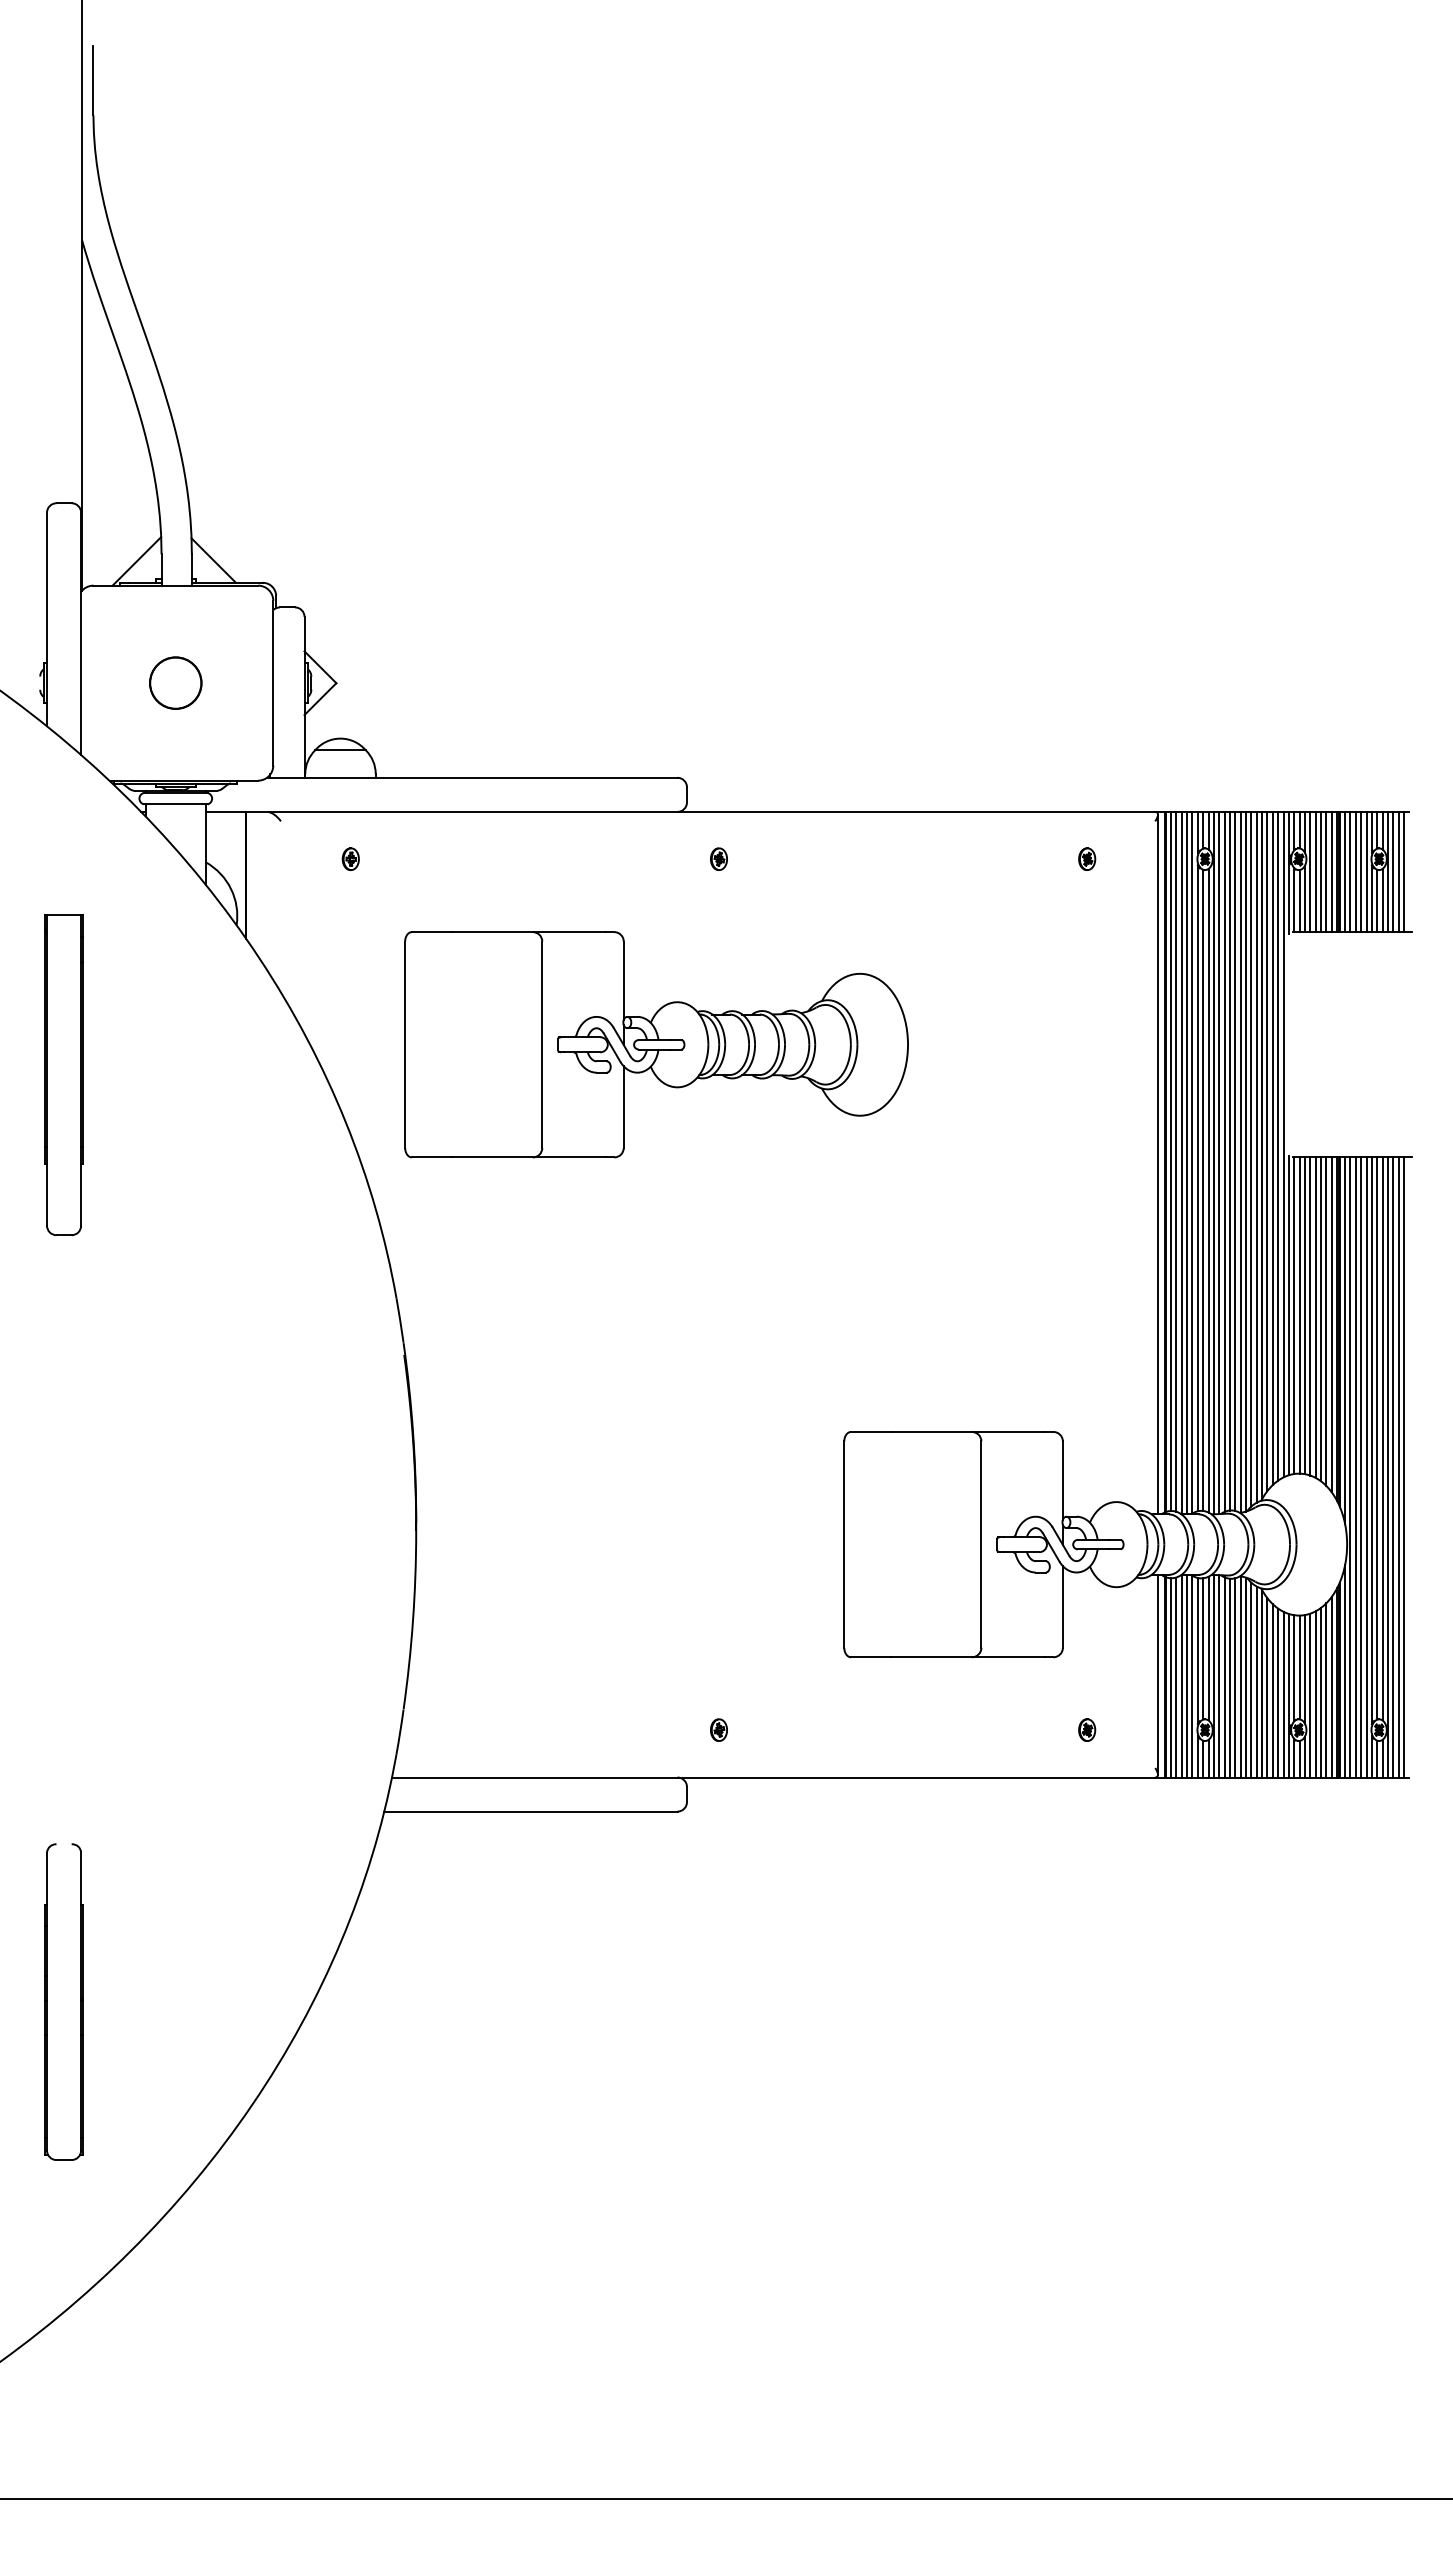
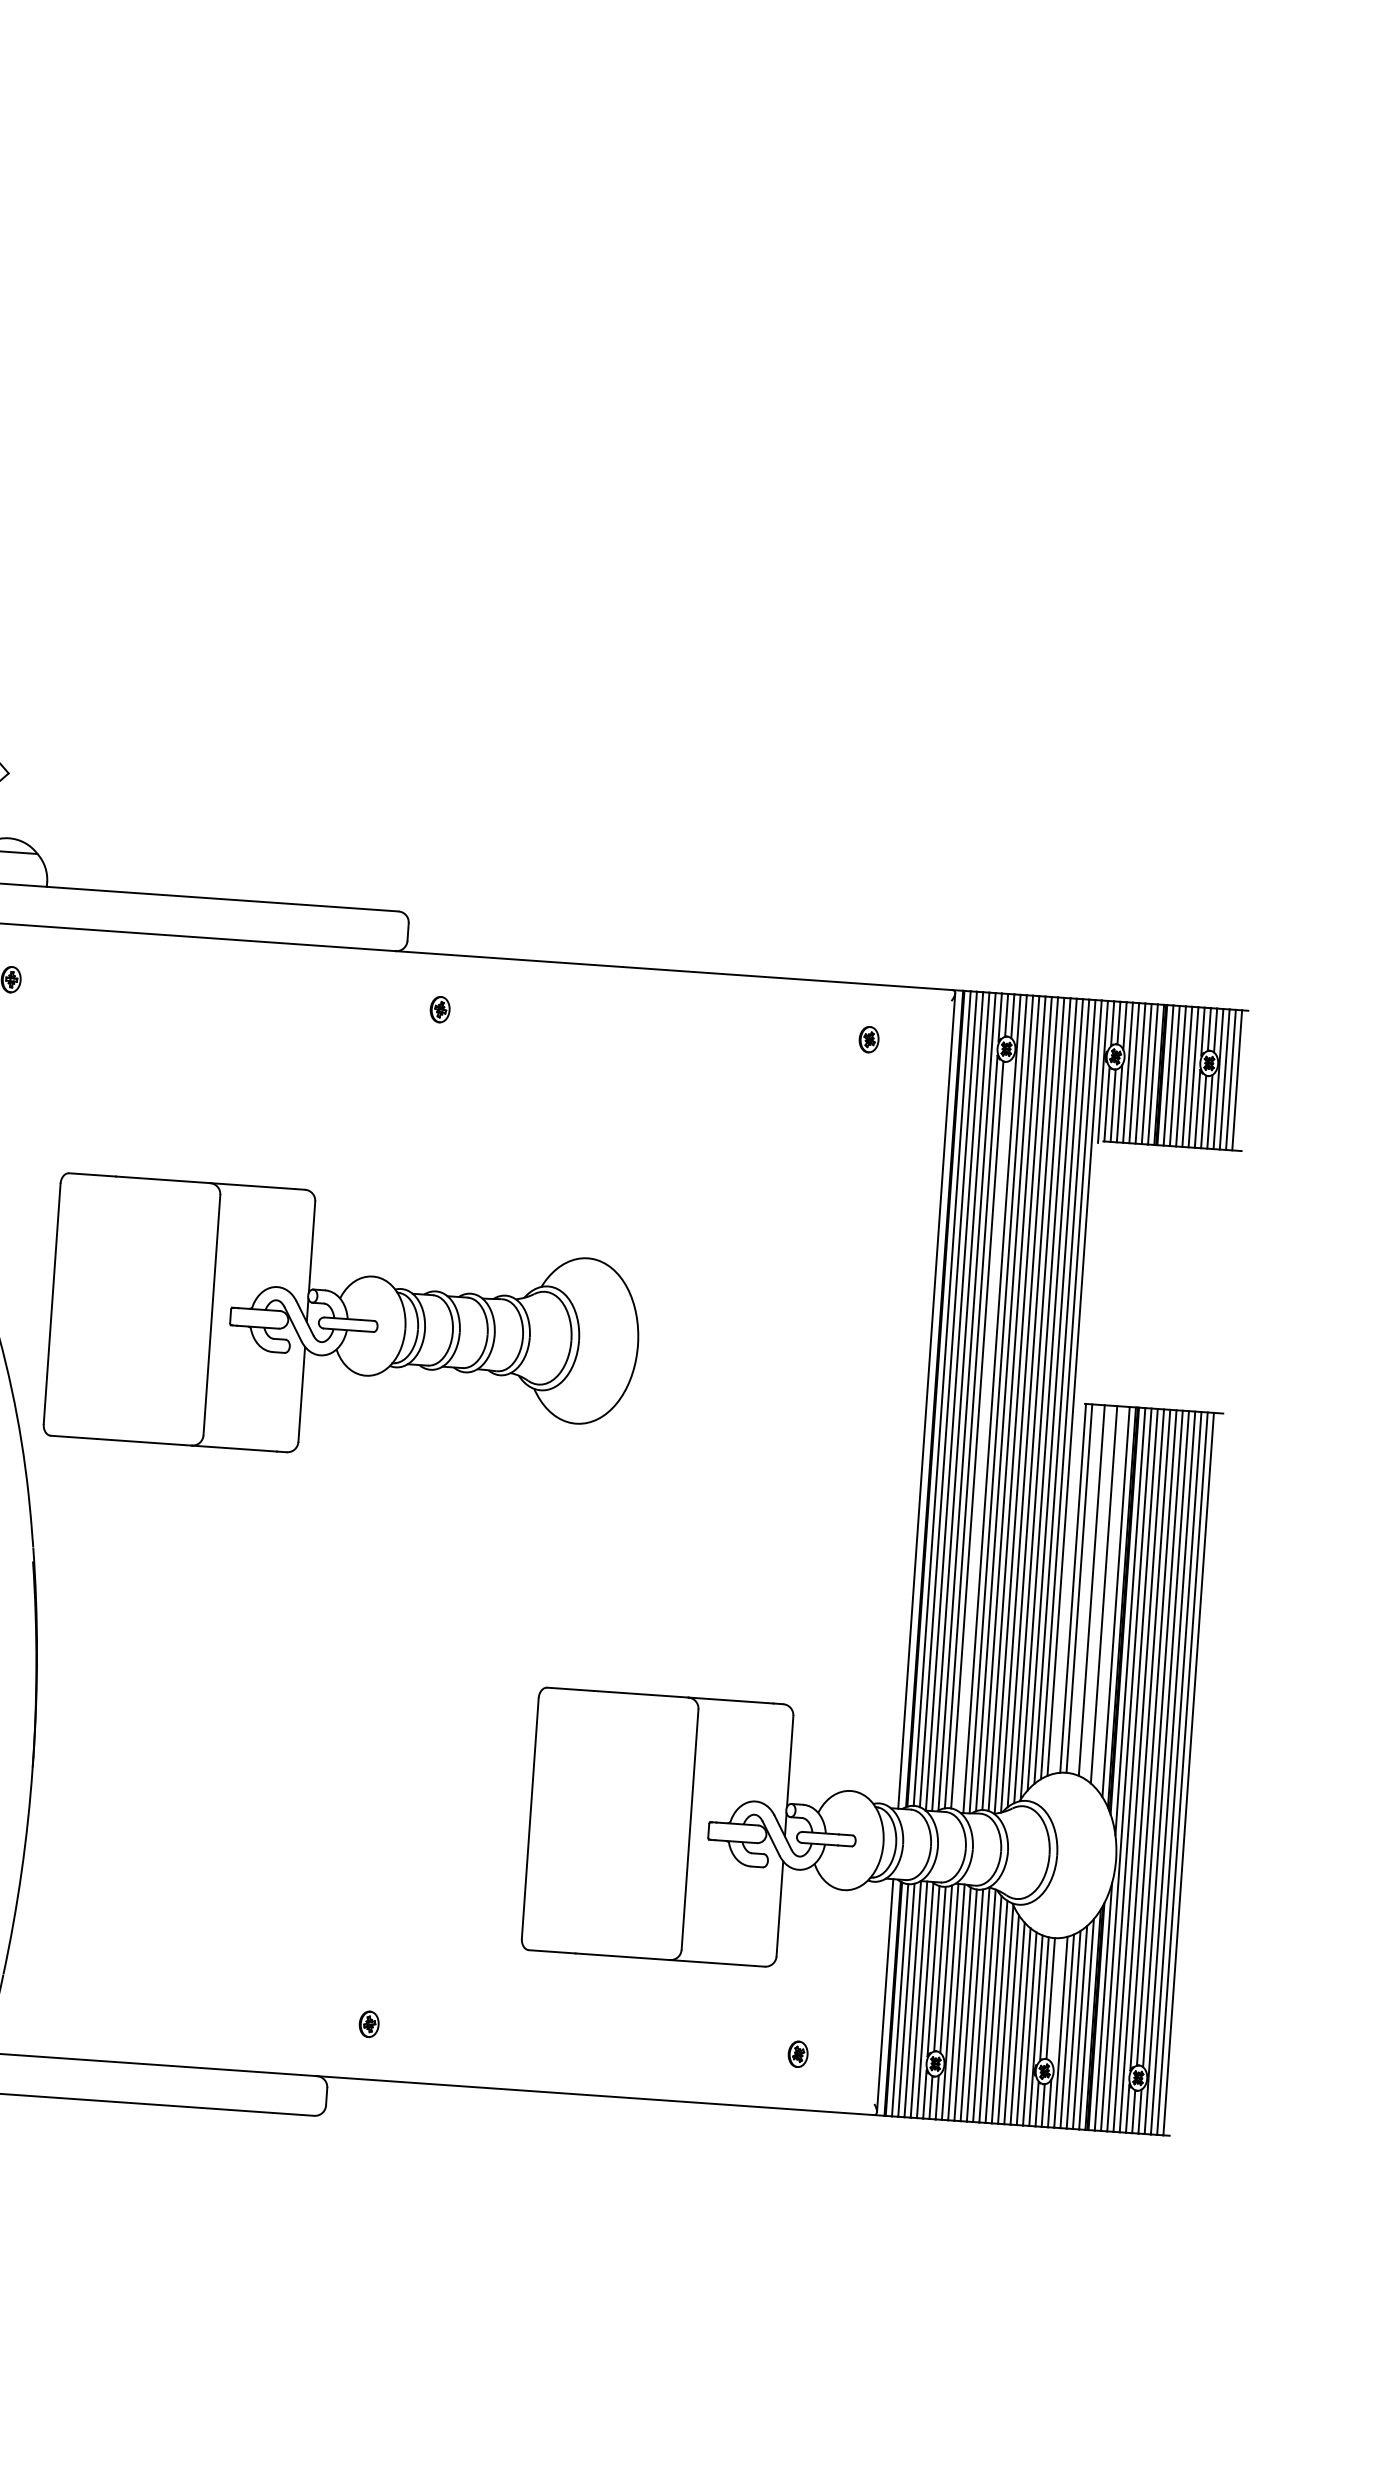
part: (656, 1044) -> (345, 1324), moved
line: (1208, 1190) -> (983, 1435), removed
line: (1288, 1315) -> (1066, 1587), removed
line: (1304, 1315) -> (1085, 1588), removed
line: (1315, 1317) -> (1097, 1592), removed
line: (1326, 1321) -> (1110, 1597), removed
line: (1304, 1669) -> (1056, 2001), removed

